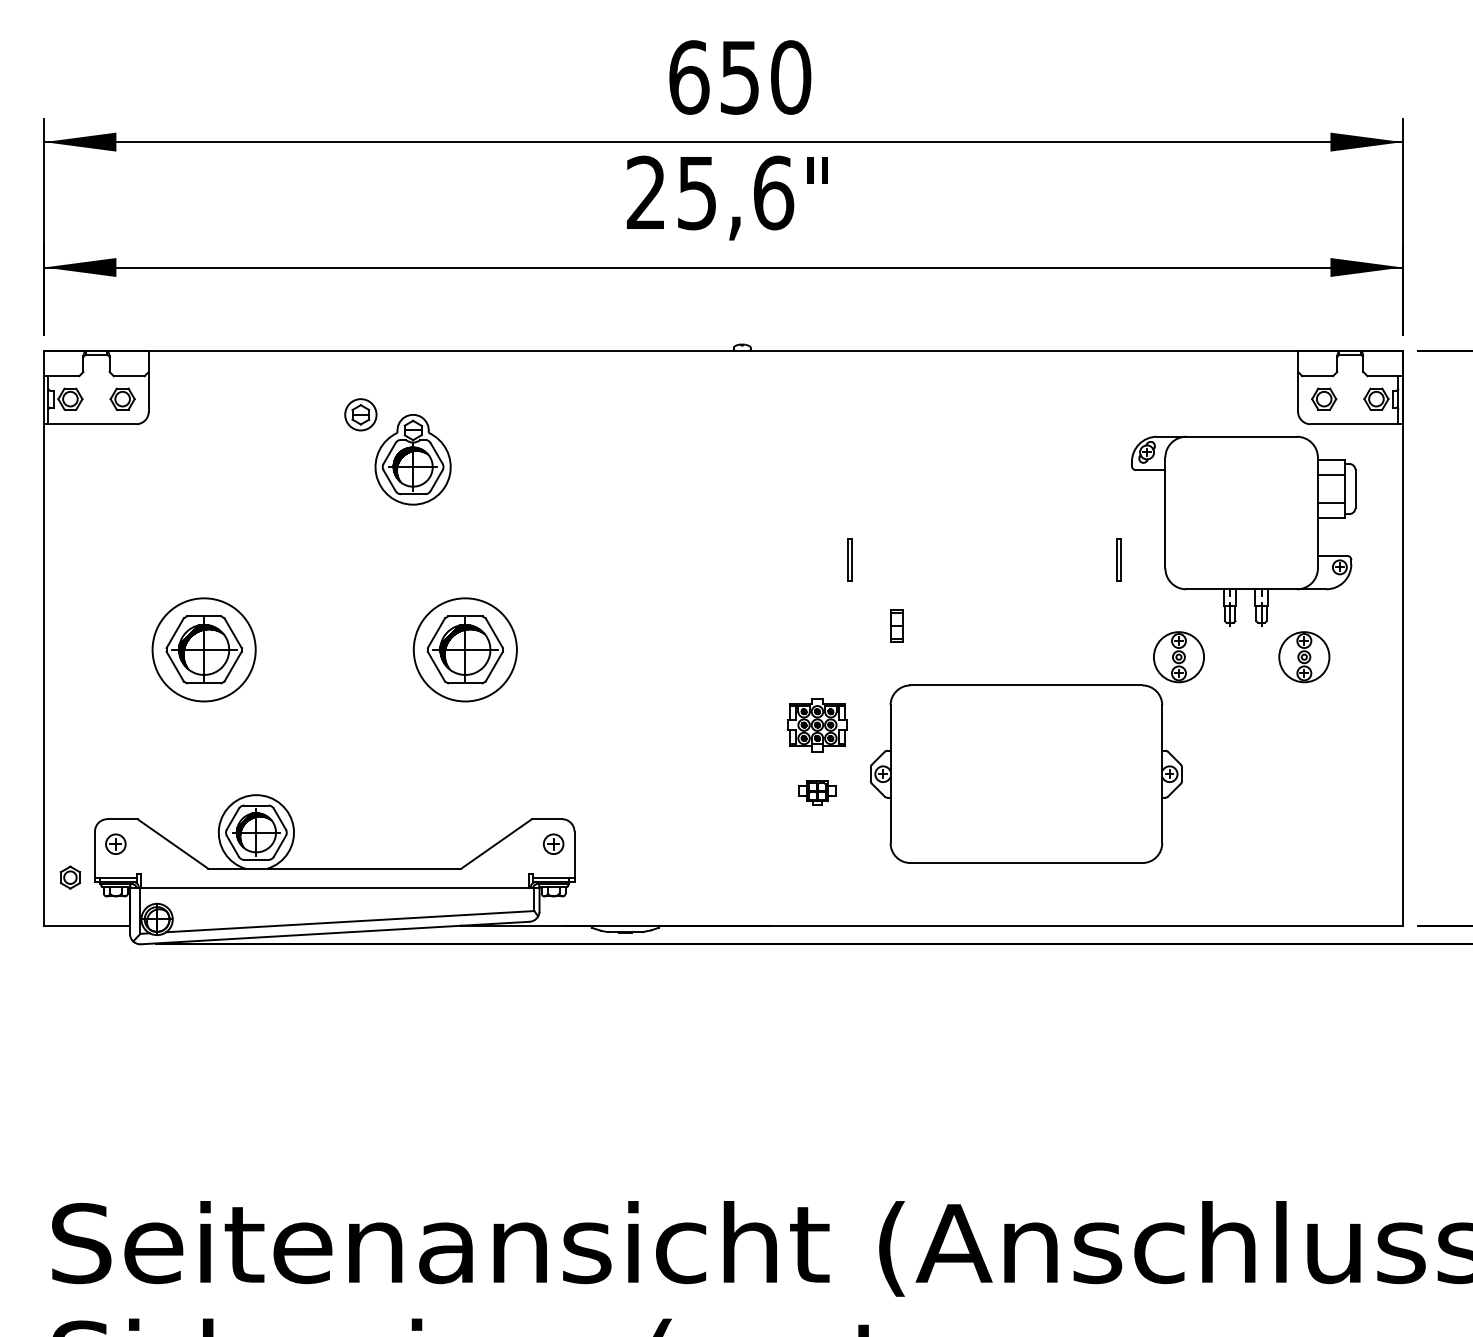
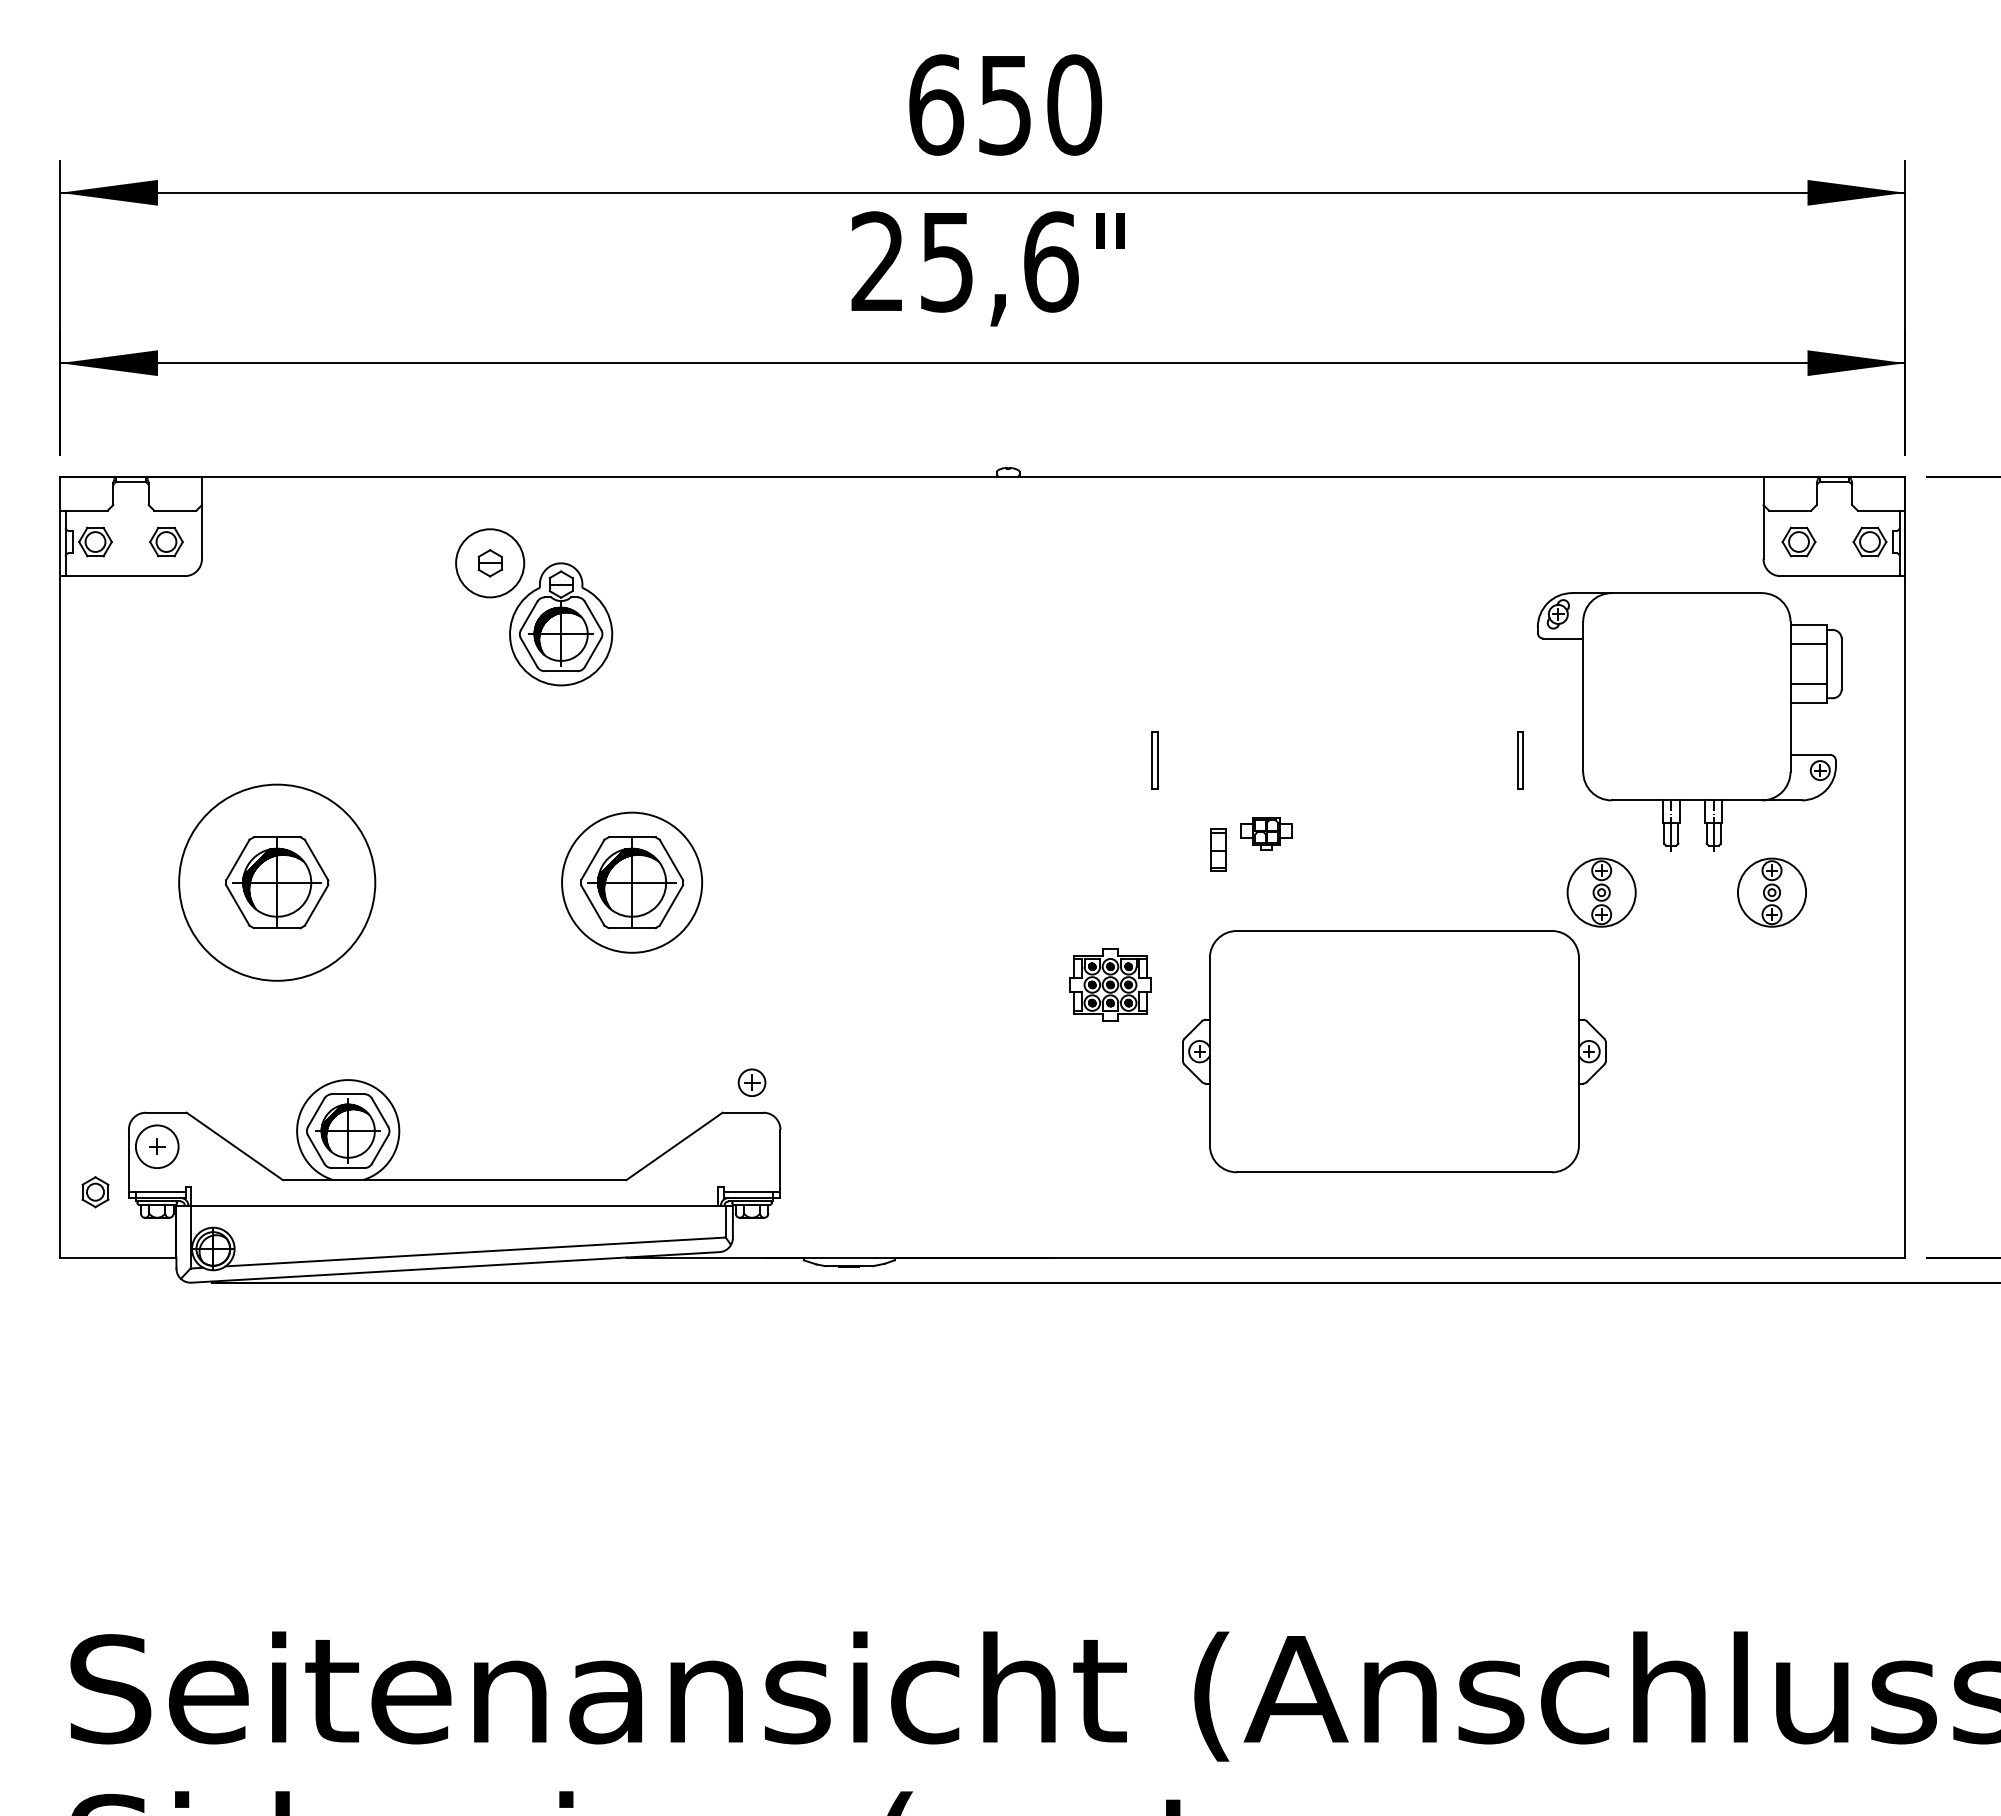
circle: (360, 414) -> (489, 563), size x1.6
circle: (204, 649) -> (277, 882), size x1.4
part: (817, 792) -> (1266, 833), moved
circle: (115, 844) -> (156, 1146), size x1.6
part: (553, 844) -> (751, 1082), moved

